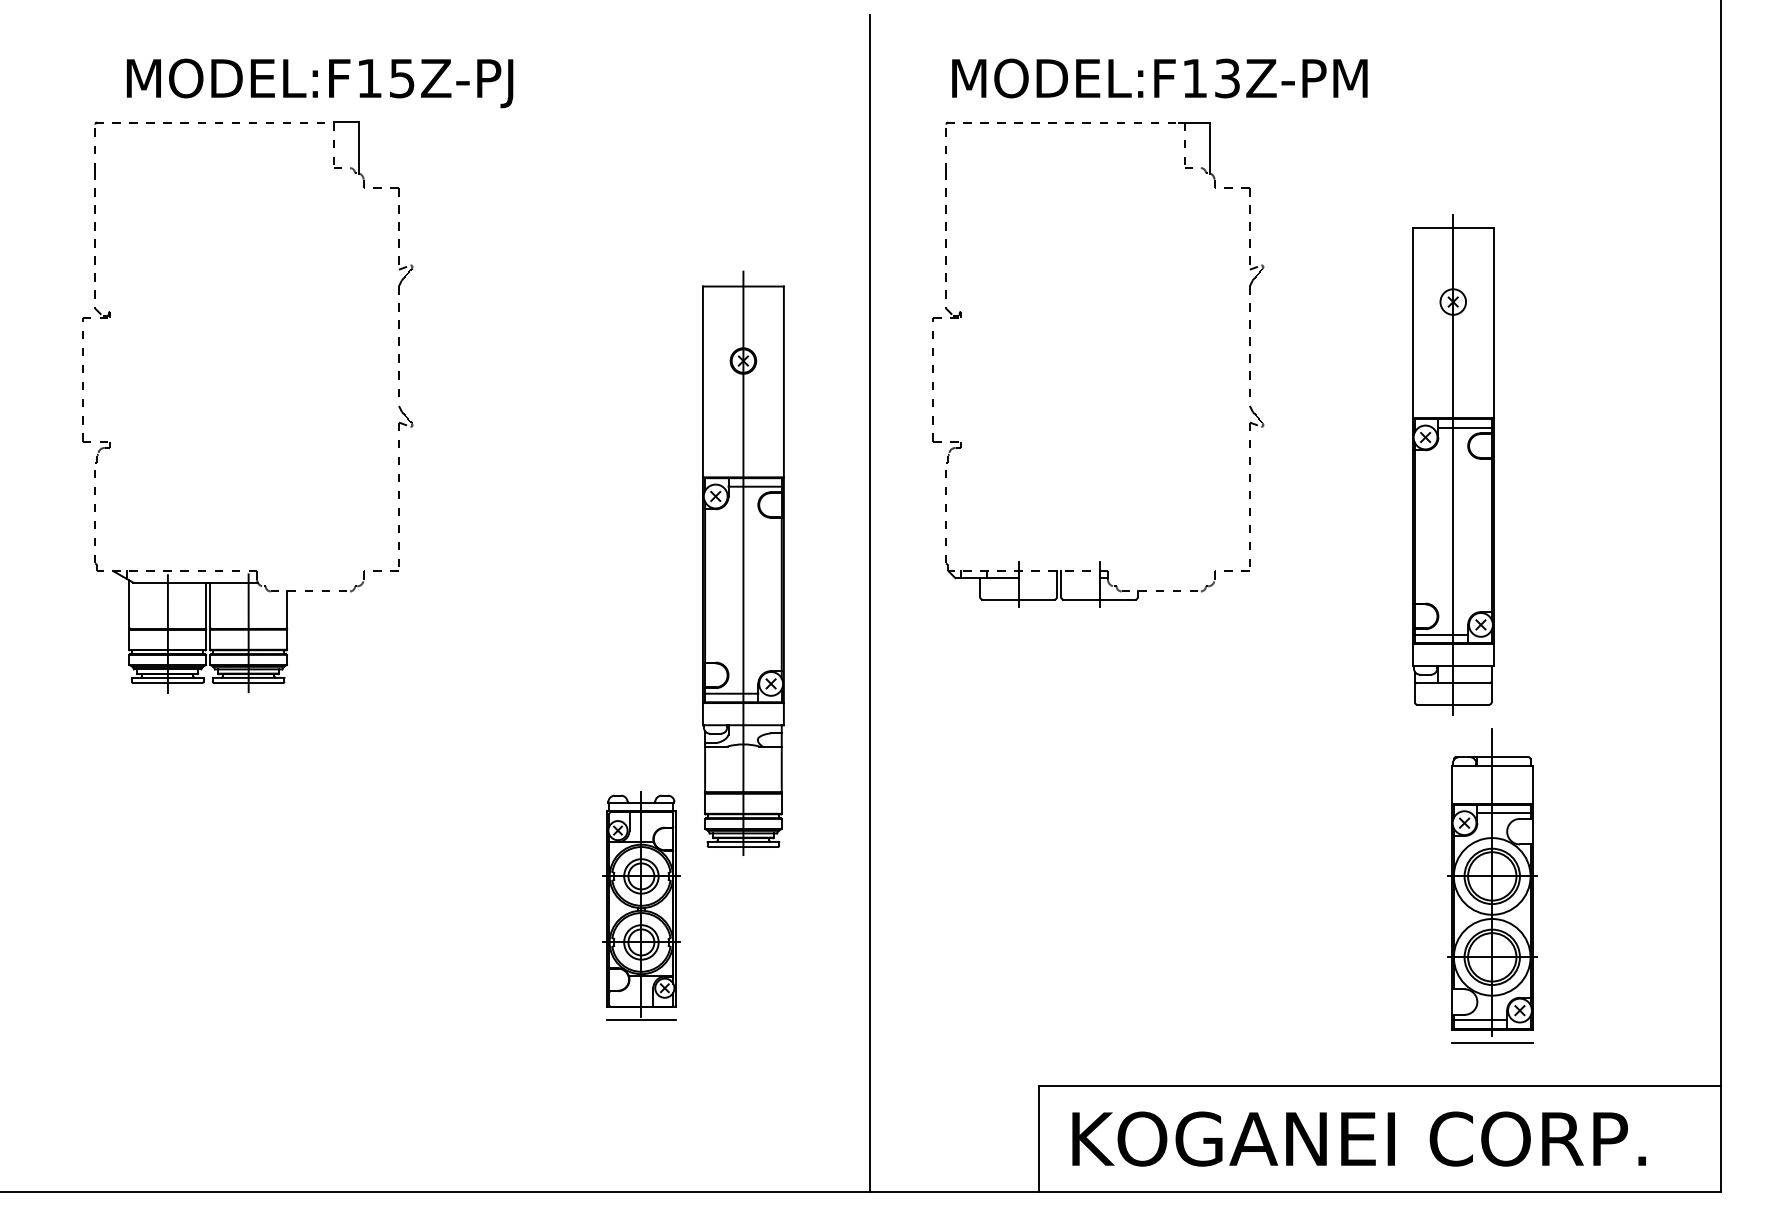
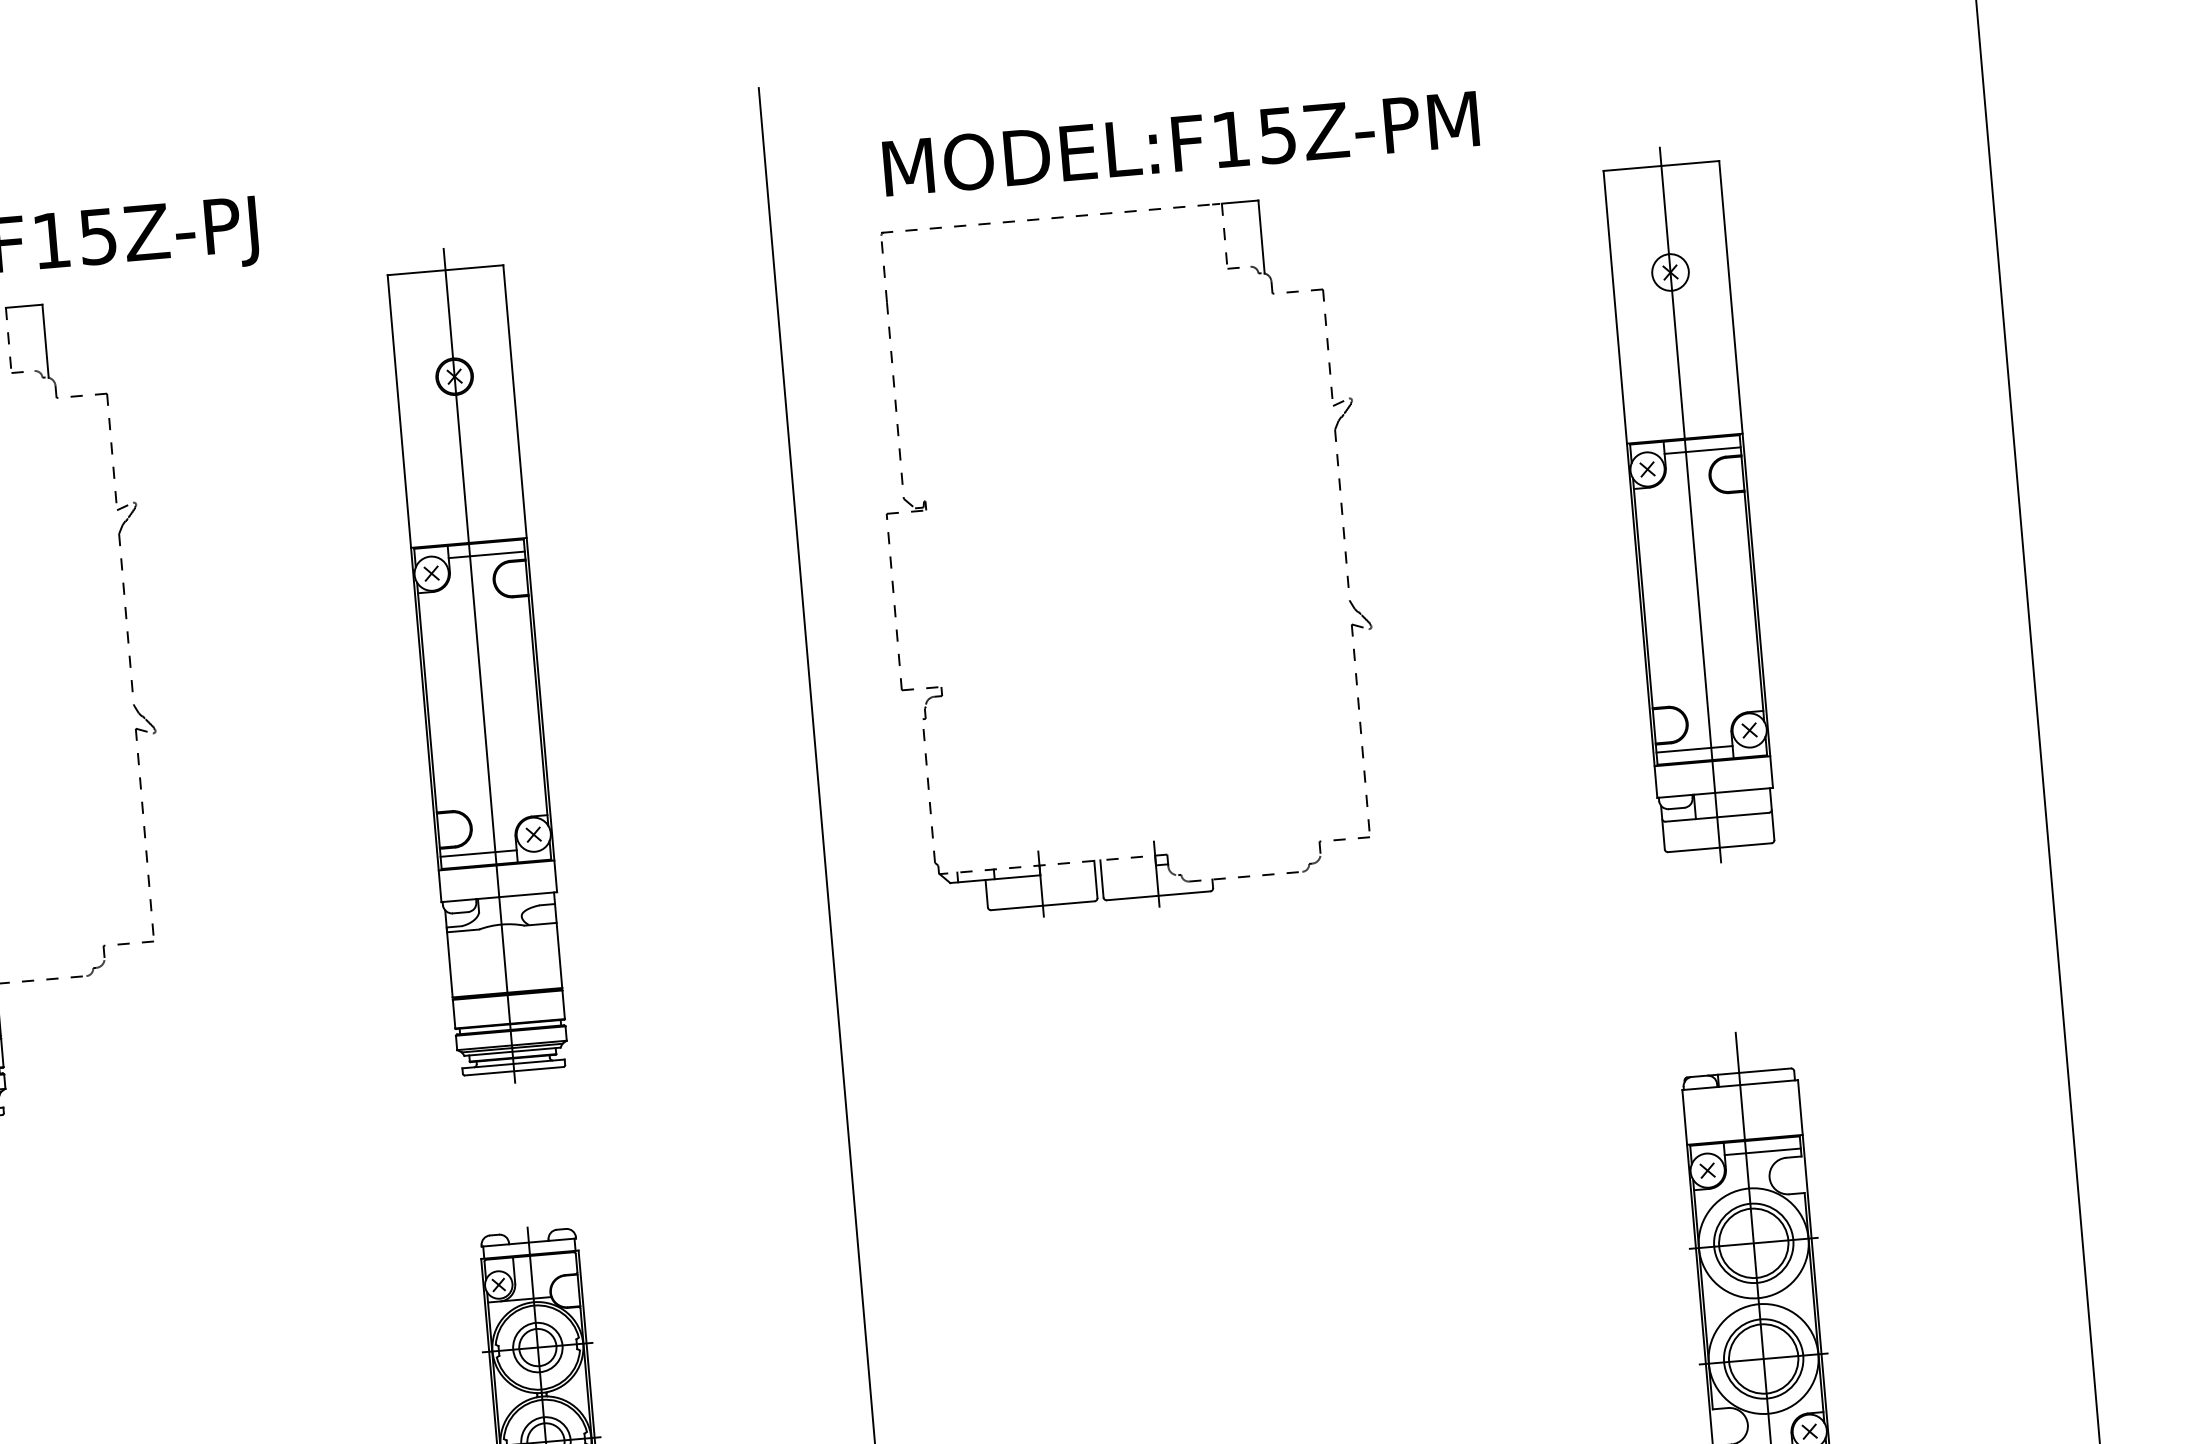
text: (1227, 77) -> (1277, 134), MODEL:F13Z-PM -> MODEL:F15Z-PM
part: (1453, 464) -> (1690, 504), moved
part: (743, 562) -> (479, 664), moved

